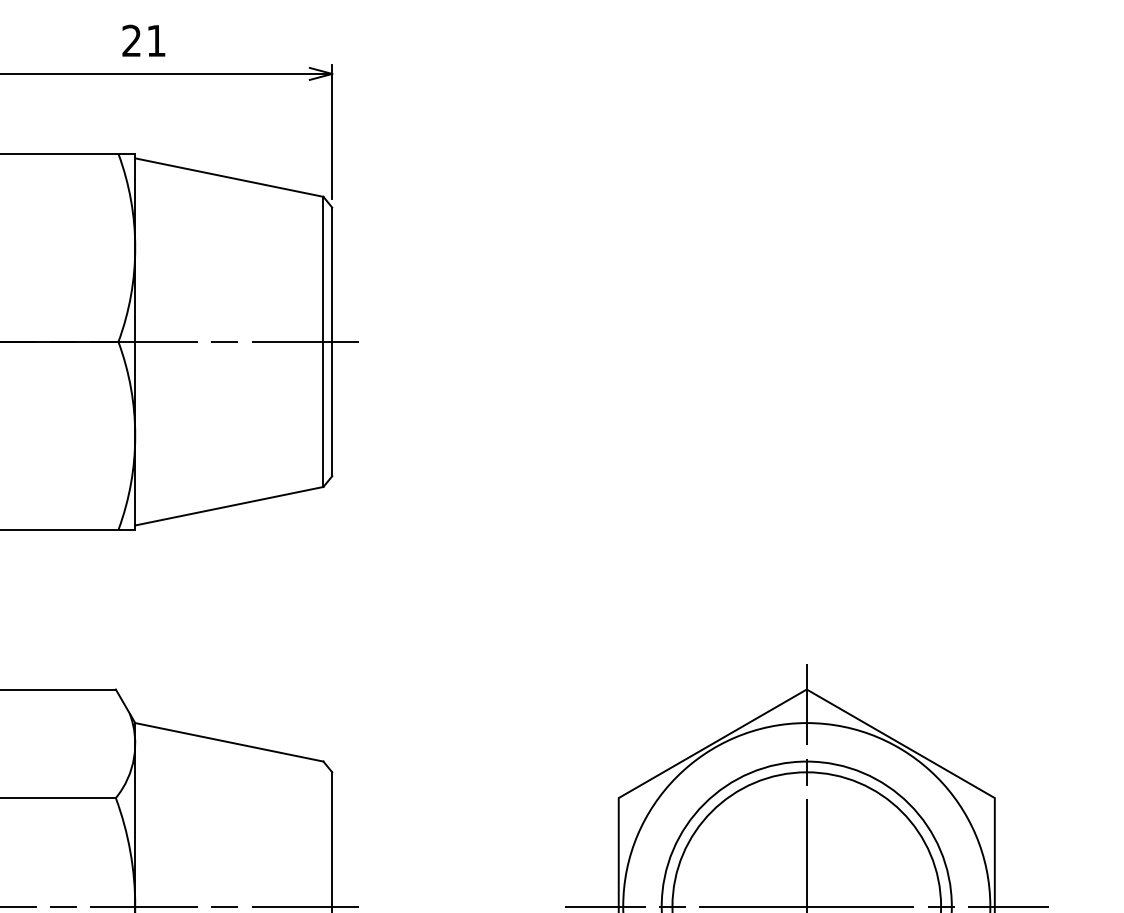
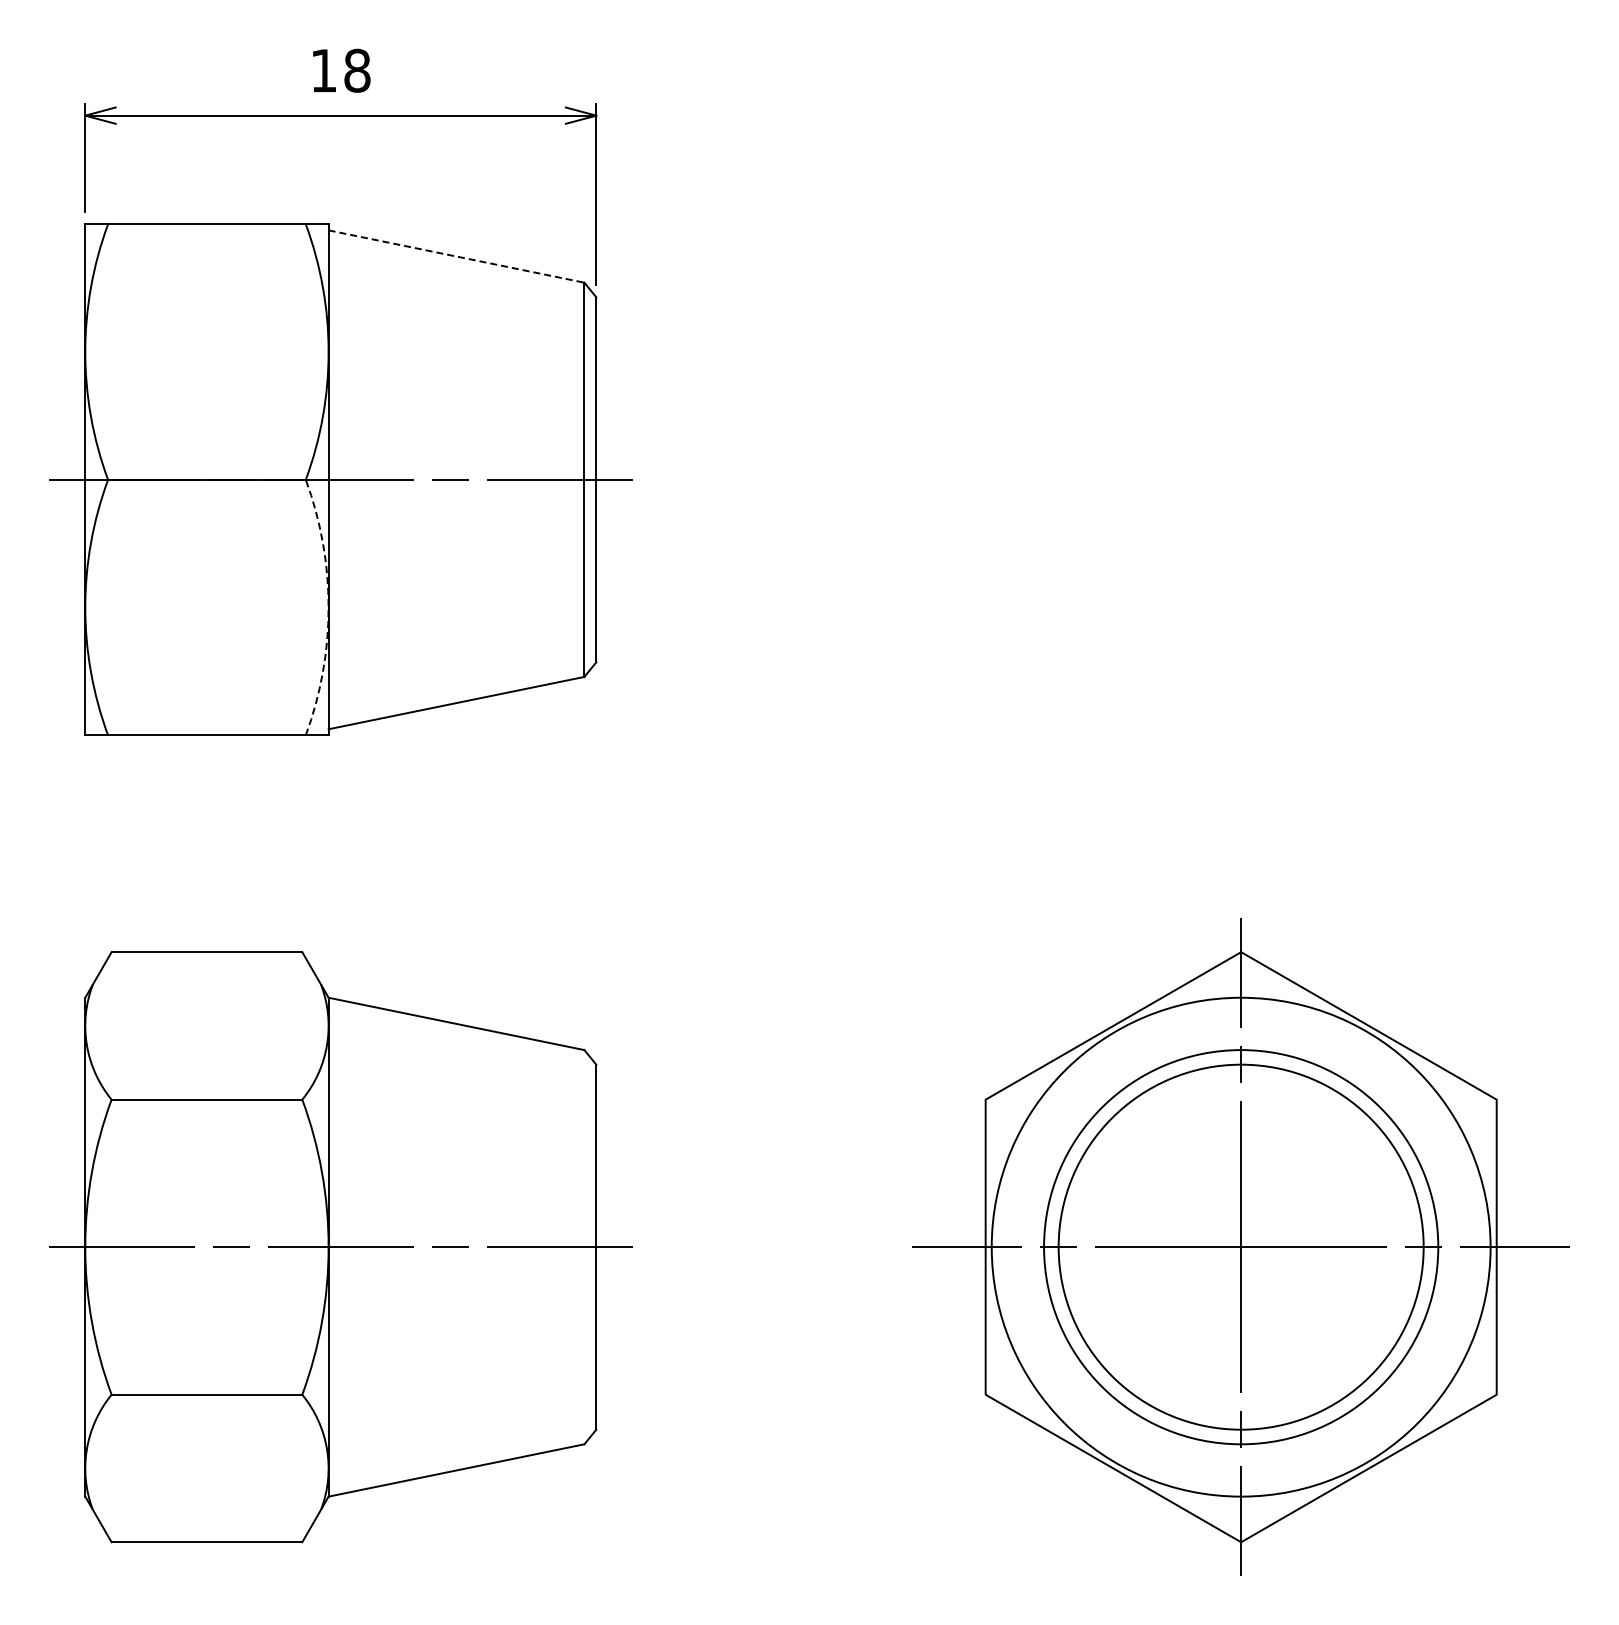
text: (143, 40) -> (340, 70), 21 -> 18
line: (229, 177) -> (456, 256), solid -> dashed
arc: (135, 435) -> (328, 607), solid -> dashed

